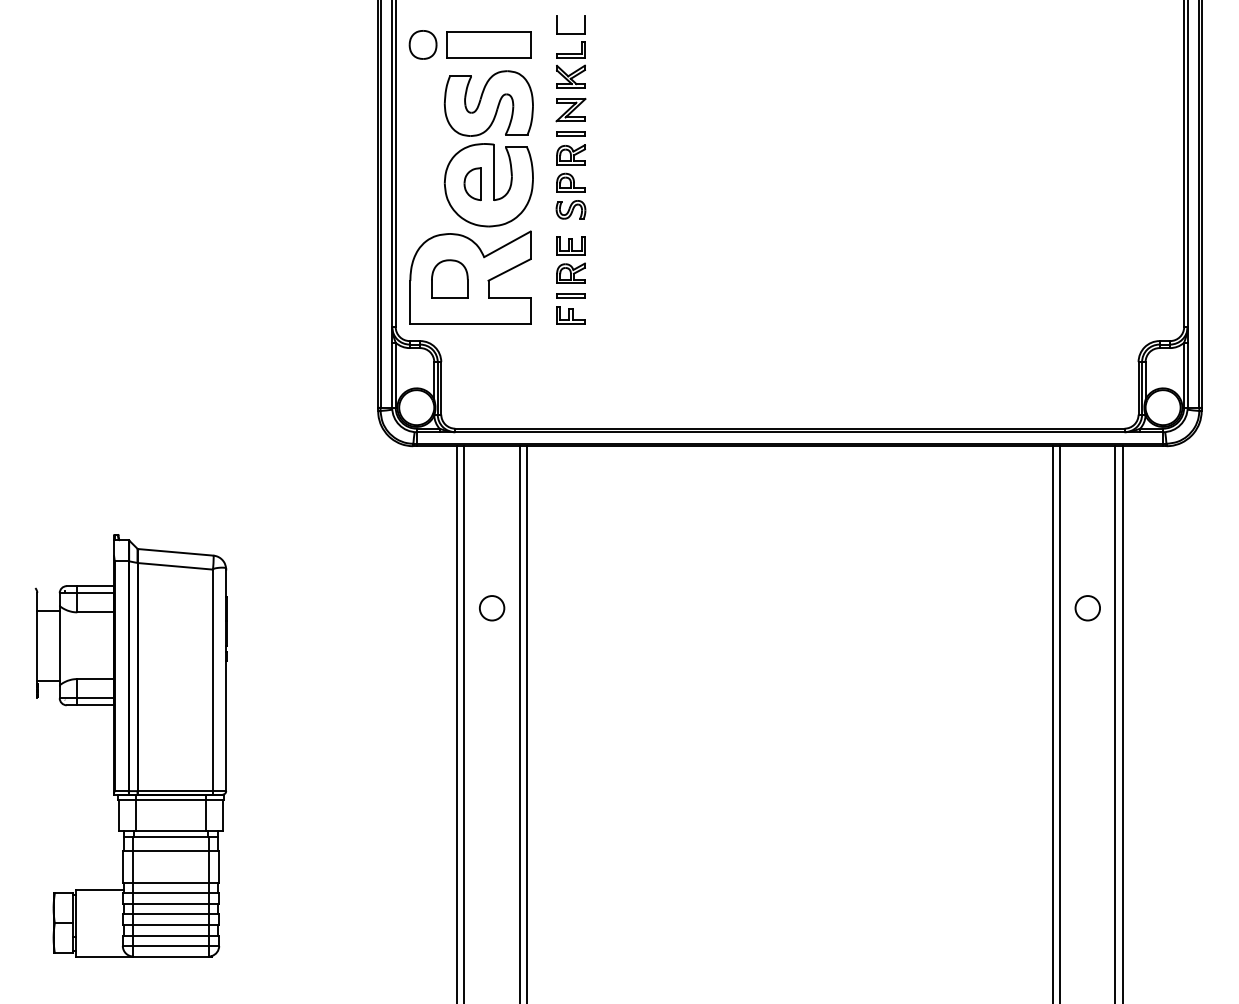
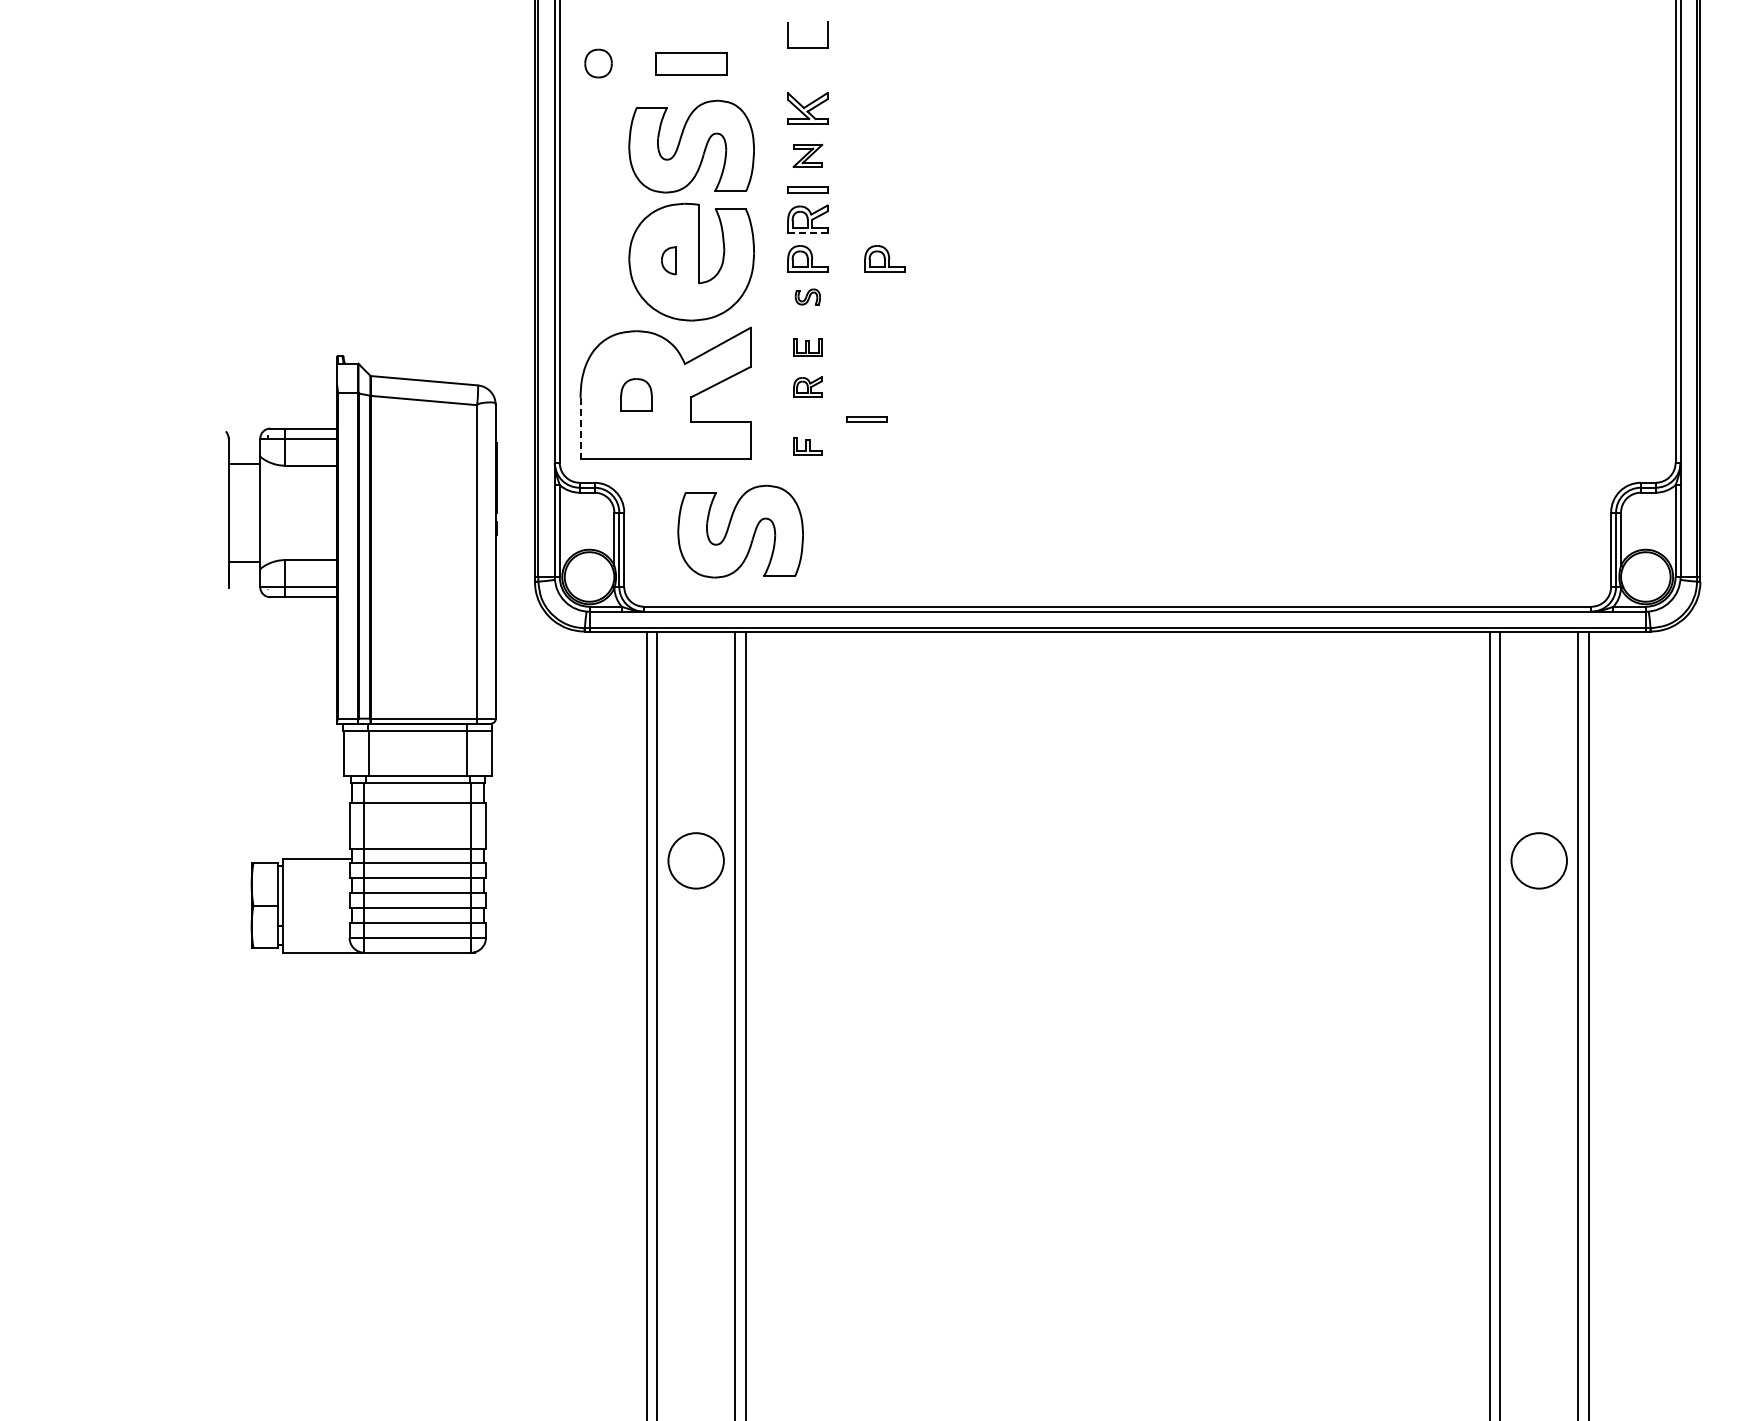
part: (423, 44) -> (598, 63), size x0.7
part: (488, 44) -> (691, 63), size x0.6
part: (570, 49) -> (807, 70), removed
part: (570, 109) -> (807, 155), size x0.7
line: (570, 164) -> (807, 233), solid -> dashed
part: (625, 182) -> (884, 258), added
part: (472, 184) -> (668, 260), size x0.6
part: (570, 209) -> (807, 296), size x0.6
part: (570, 245) -> (807, 347), size x0.7
part: (570, 273) -> (807, 386), size x0.7
part: (449, 278) -> (636, 394), size x0.6
part: (570, 296) -> (866, 419), moved
line: (410, 302) -> (580, 428), solid -> dashed
part: (570, 315) -> (807, 446), size x0.7
part: (523, 375) -> (740, 531), added
circle: (491, 607) -> (695, 860), size x1.6
circle: (1087, 607) -> (1538, 860), size x1.6
part: (131, 745) -> (361, 654), moved

